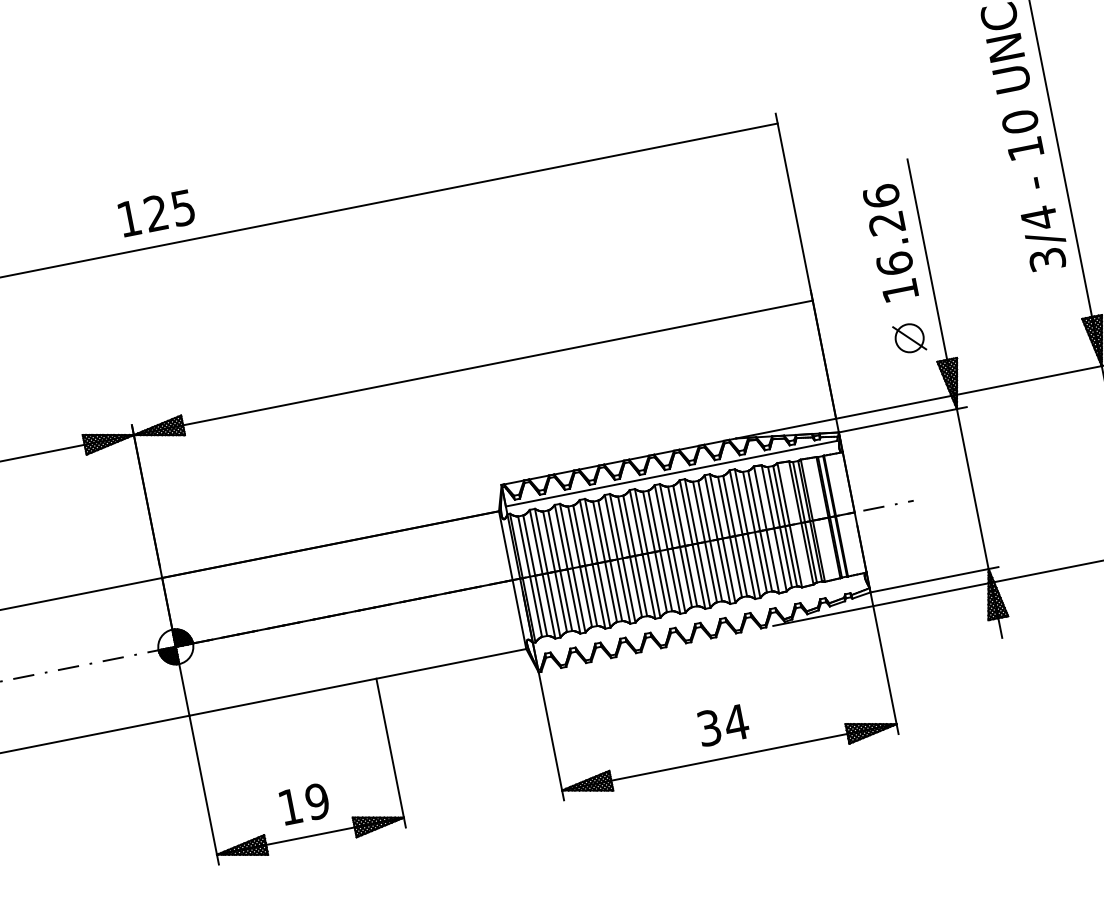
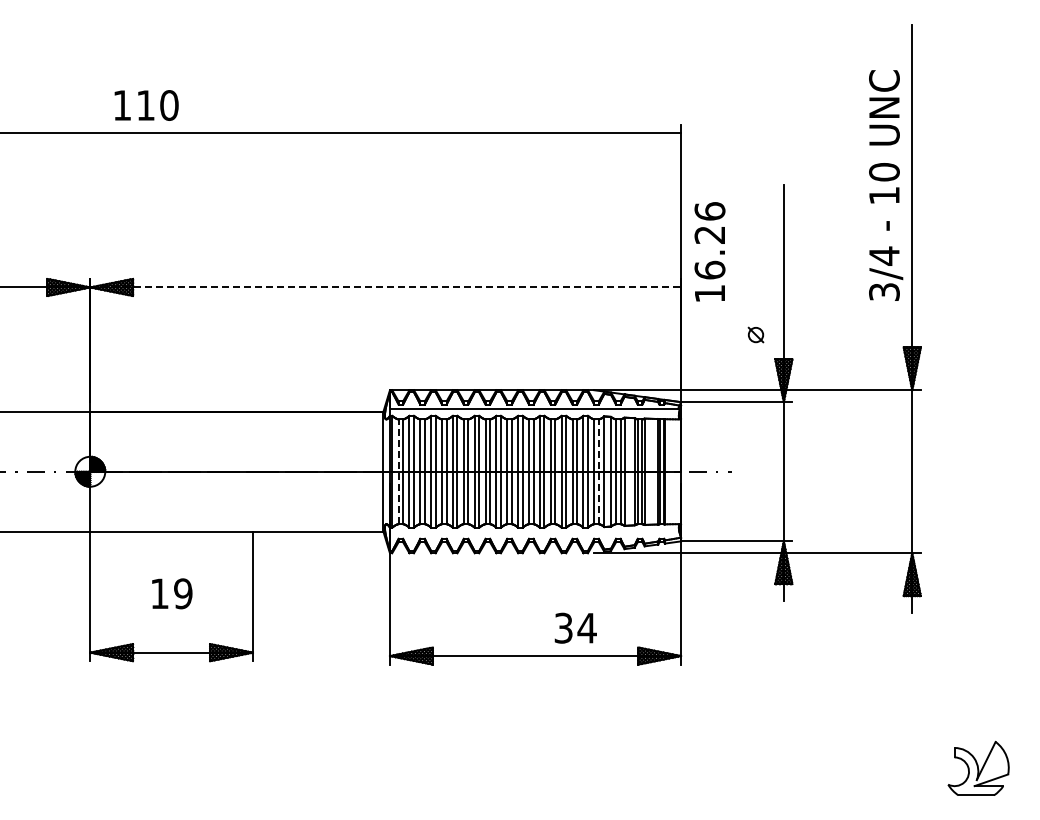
text: (169, 210) -> (157, 105), 125 -> 110
text: (890, 242) -> (709, 251), moved
part: (908, 337) -> (755, 334), size x0.6
line: (474, 367) -> (386, 287), solid -> dashed
line: (759, 530) -> (598, 471), solid -> dashed
line: (529, 576) -> (398, 471), solid -> dashed
text: (722, 724) -> (575, 627), moved
text: (305, 803) -> (172, 593), moved

